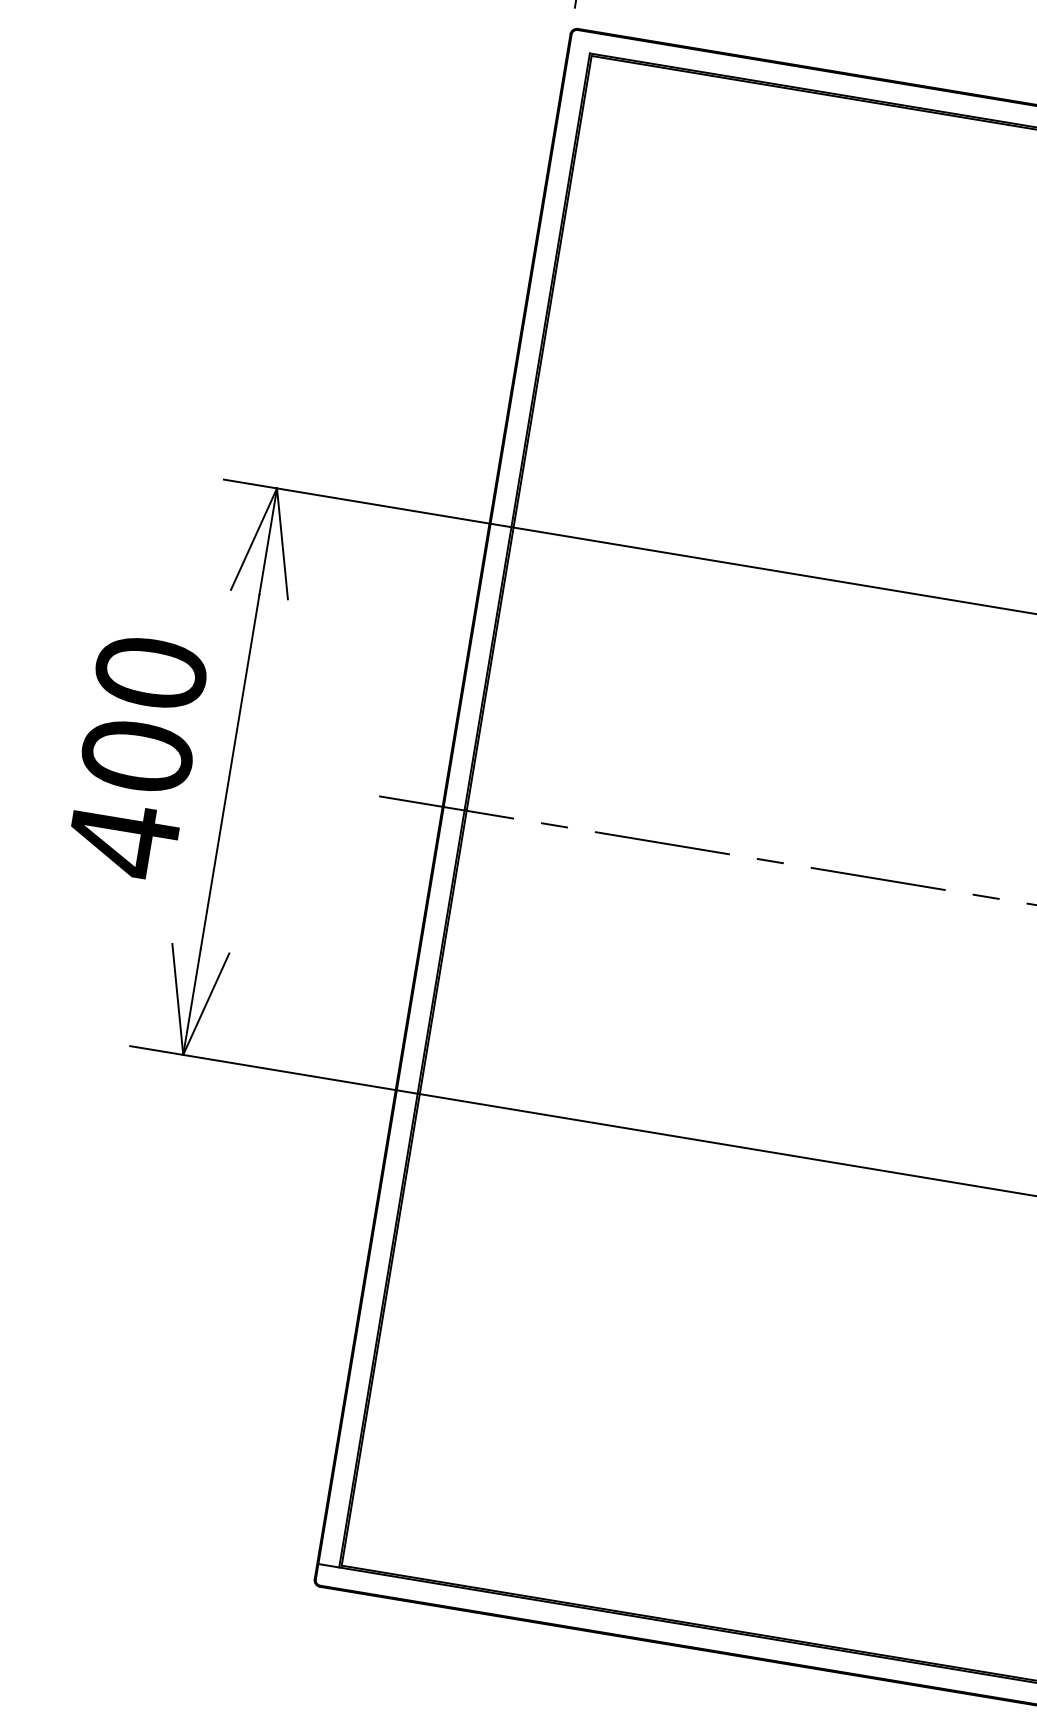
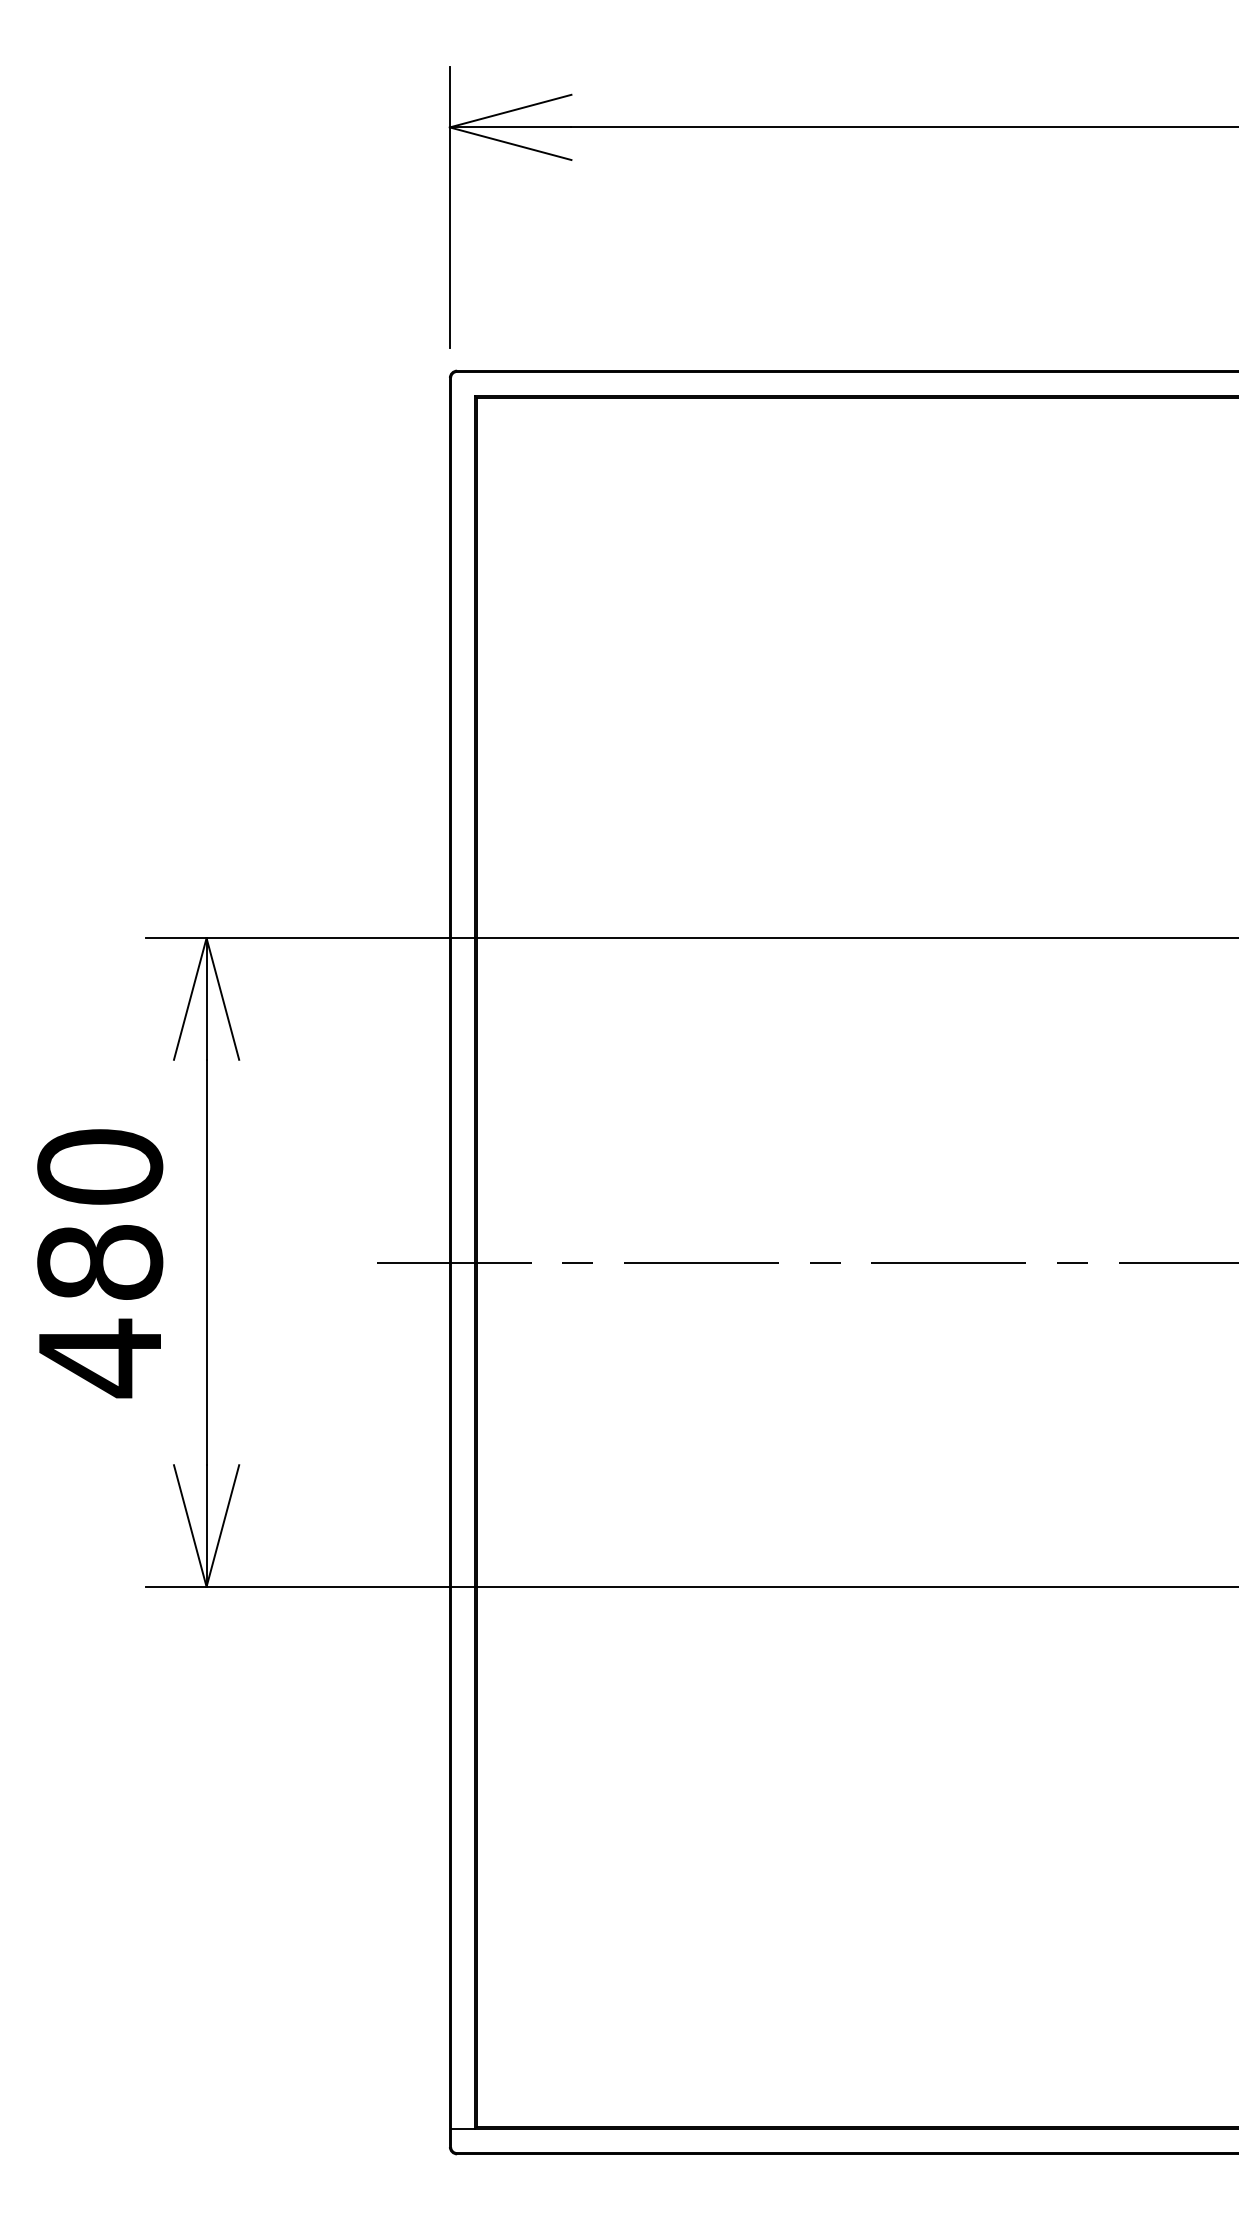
text: (137, 756) -> (100, 1262), 400 -> 480

